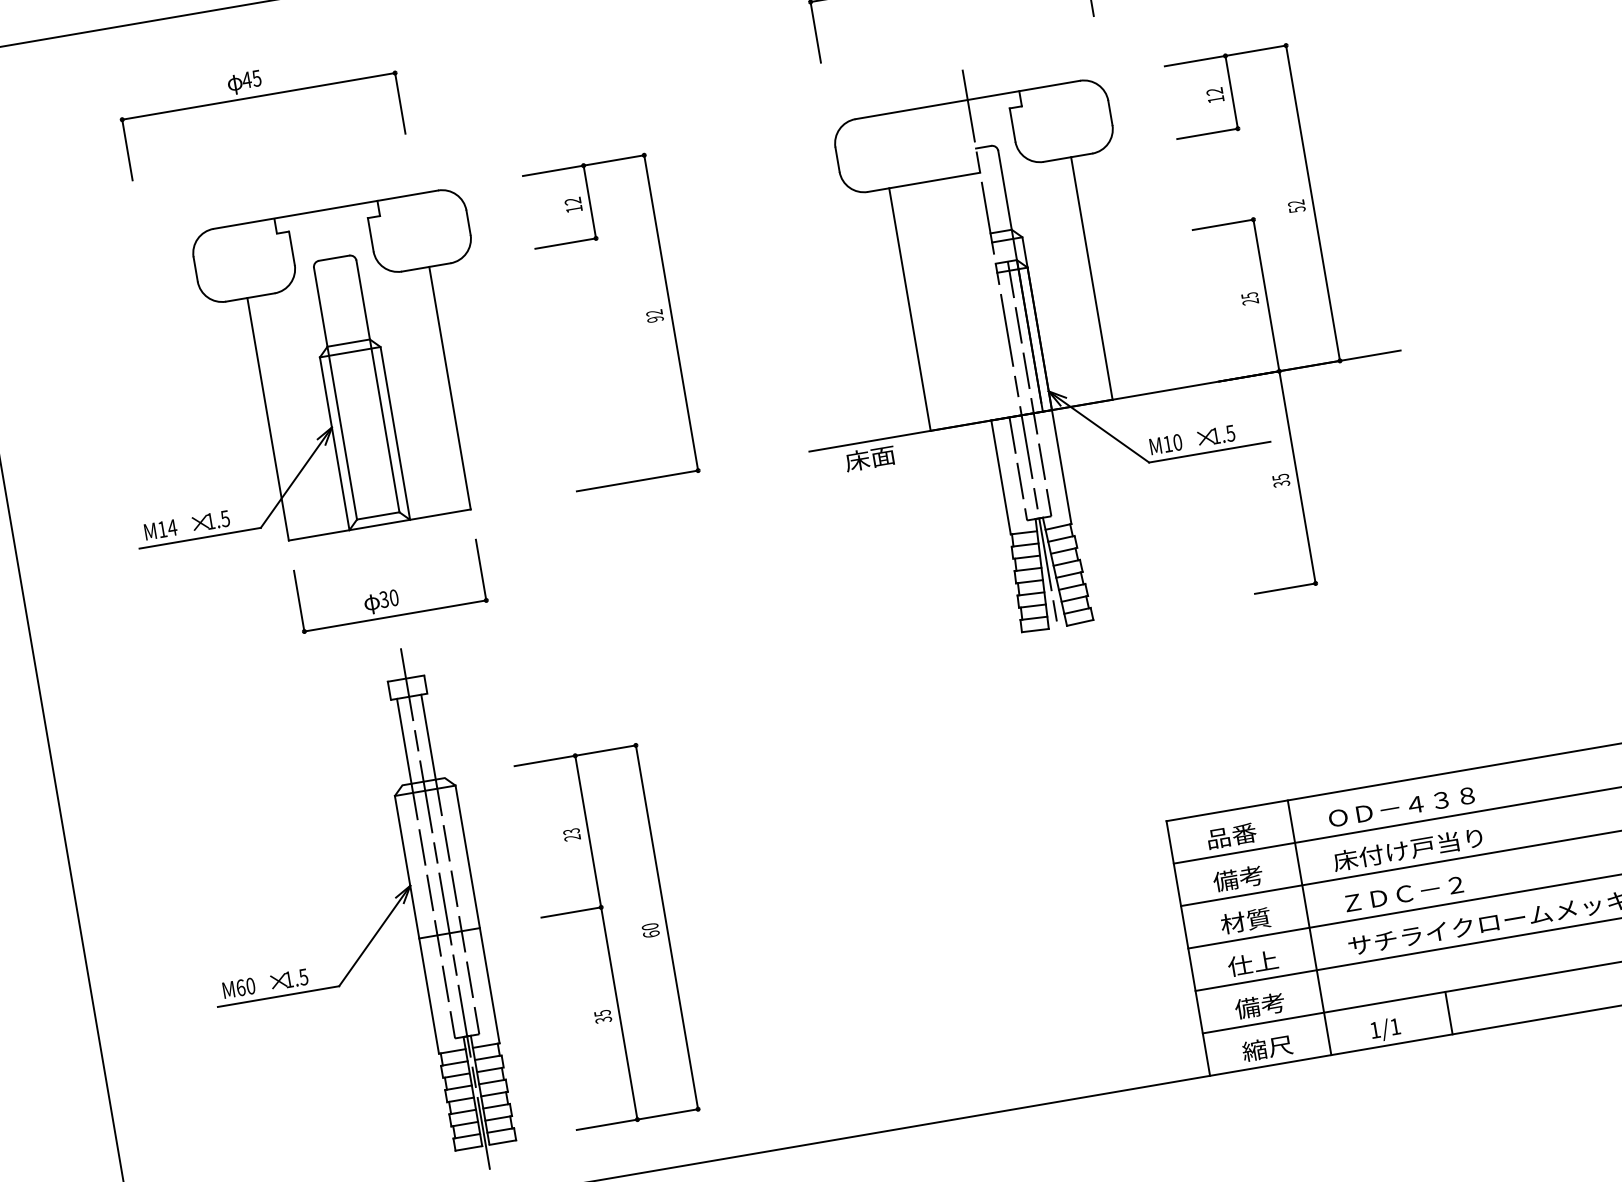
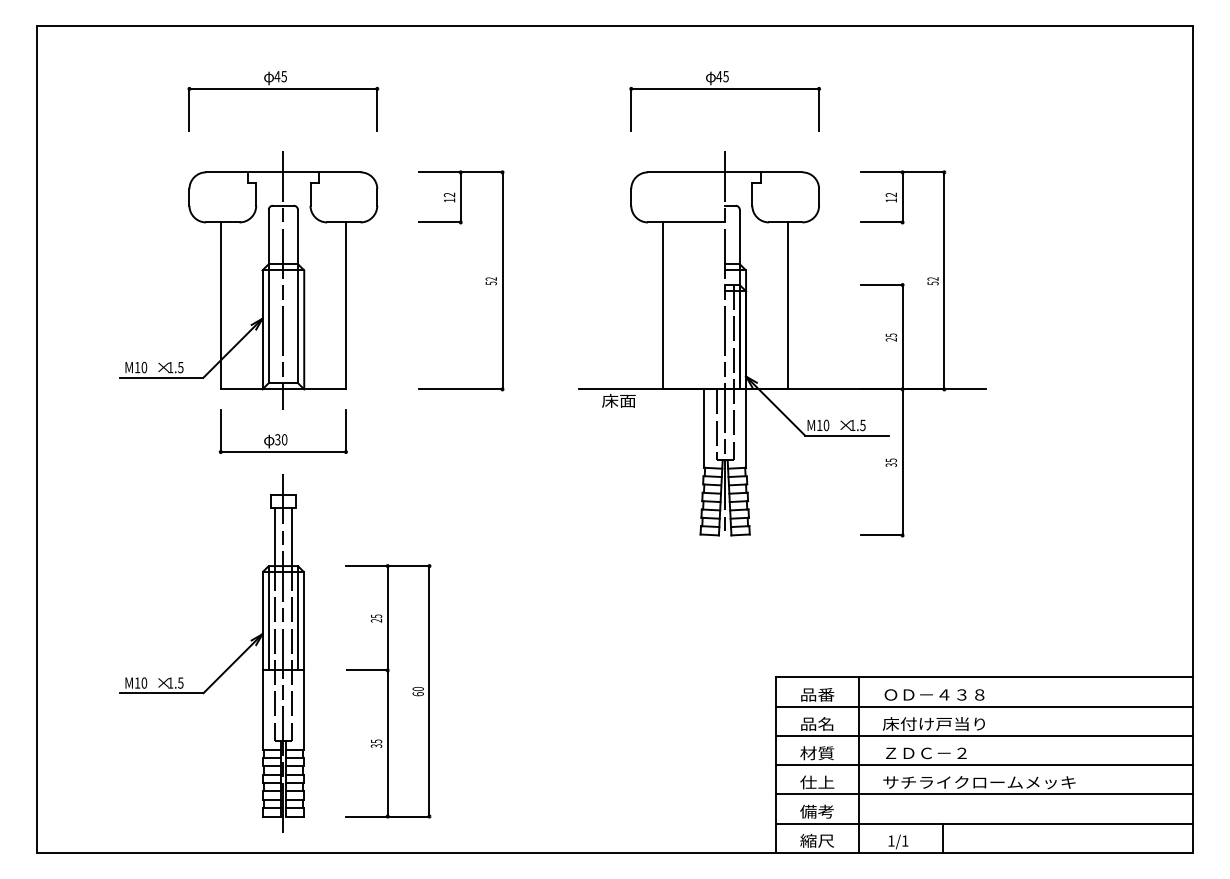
part: (259, 97) -> (283, 89), moved
text: (654, 319) -> (490, 283), 92 -> 52
line: (352, 366) -> (283, 280), added
text: (172, 527) -> (144, 367), M14 -> M10
text: (566, 831) -> (373, 615), 23 -> 25
line: (457, 854) -> (297, 618), added
line: (415, 861) -> (268, 618), added
text: (1237, 877) -> (816, 723), 備考 -> 品名
text: (240, 987) -> (137, 682), M60 -> M10

